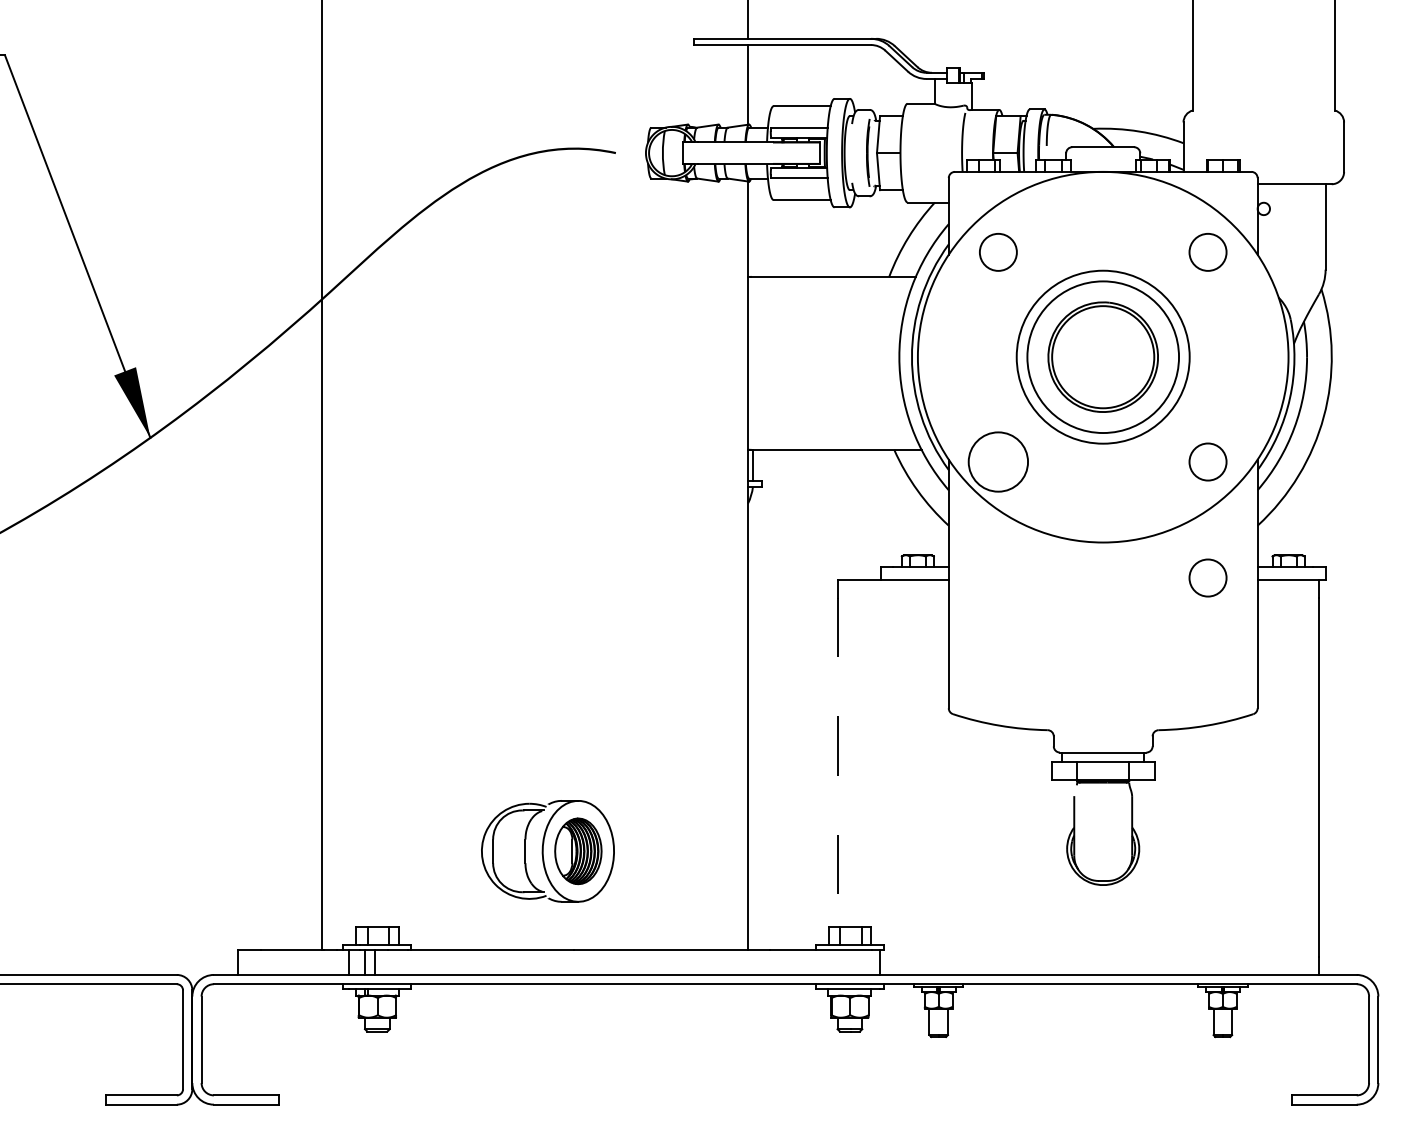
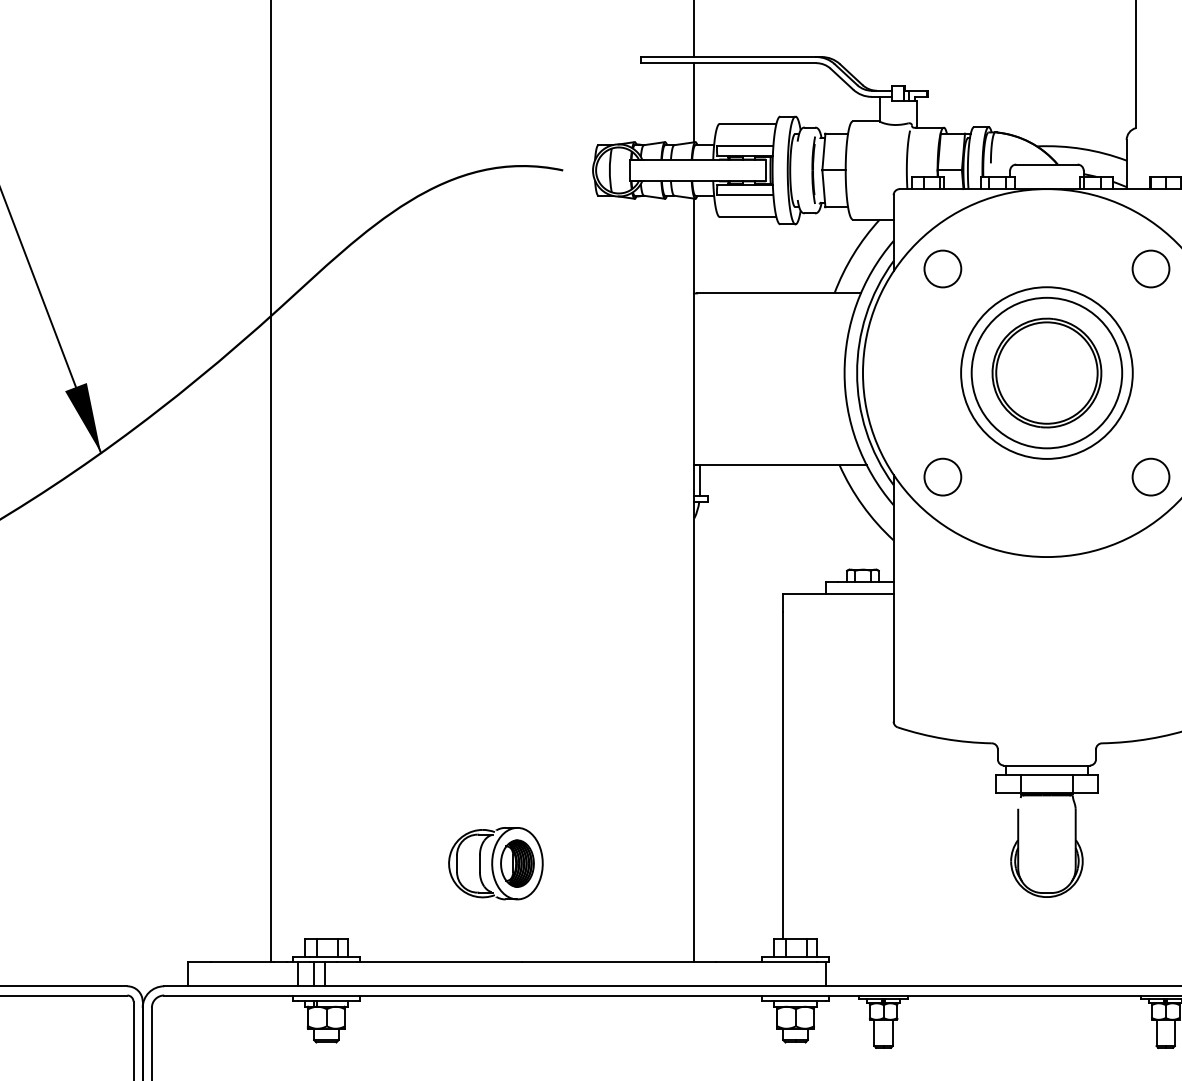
circle: (997, 461) -> (942, 476), size x0.62
circle: (1207, 577) -> (1150, 591), removed
line: (837, 762) -> (783, 775), dashed -> solid
part: (548, 851) -> (496, 863), size x0.71

